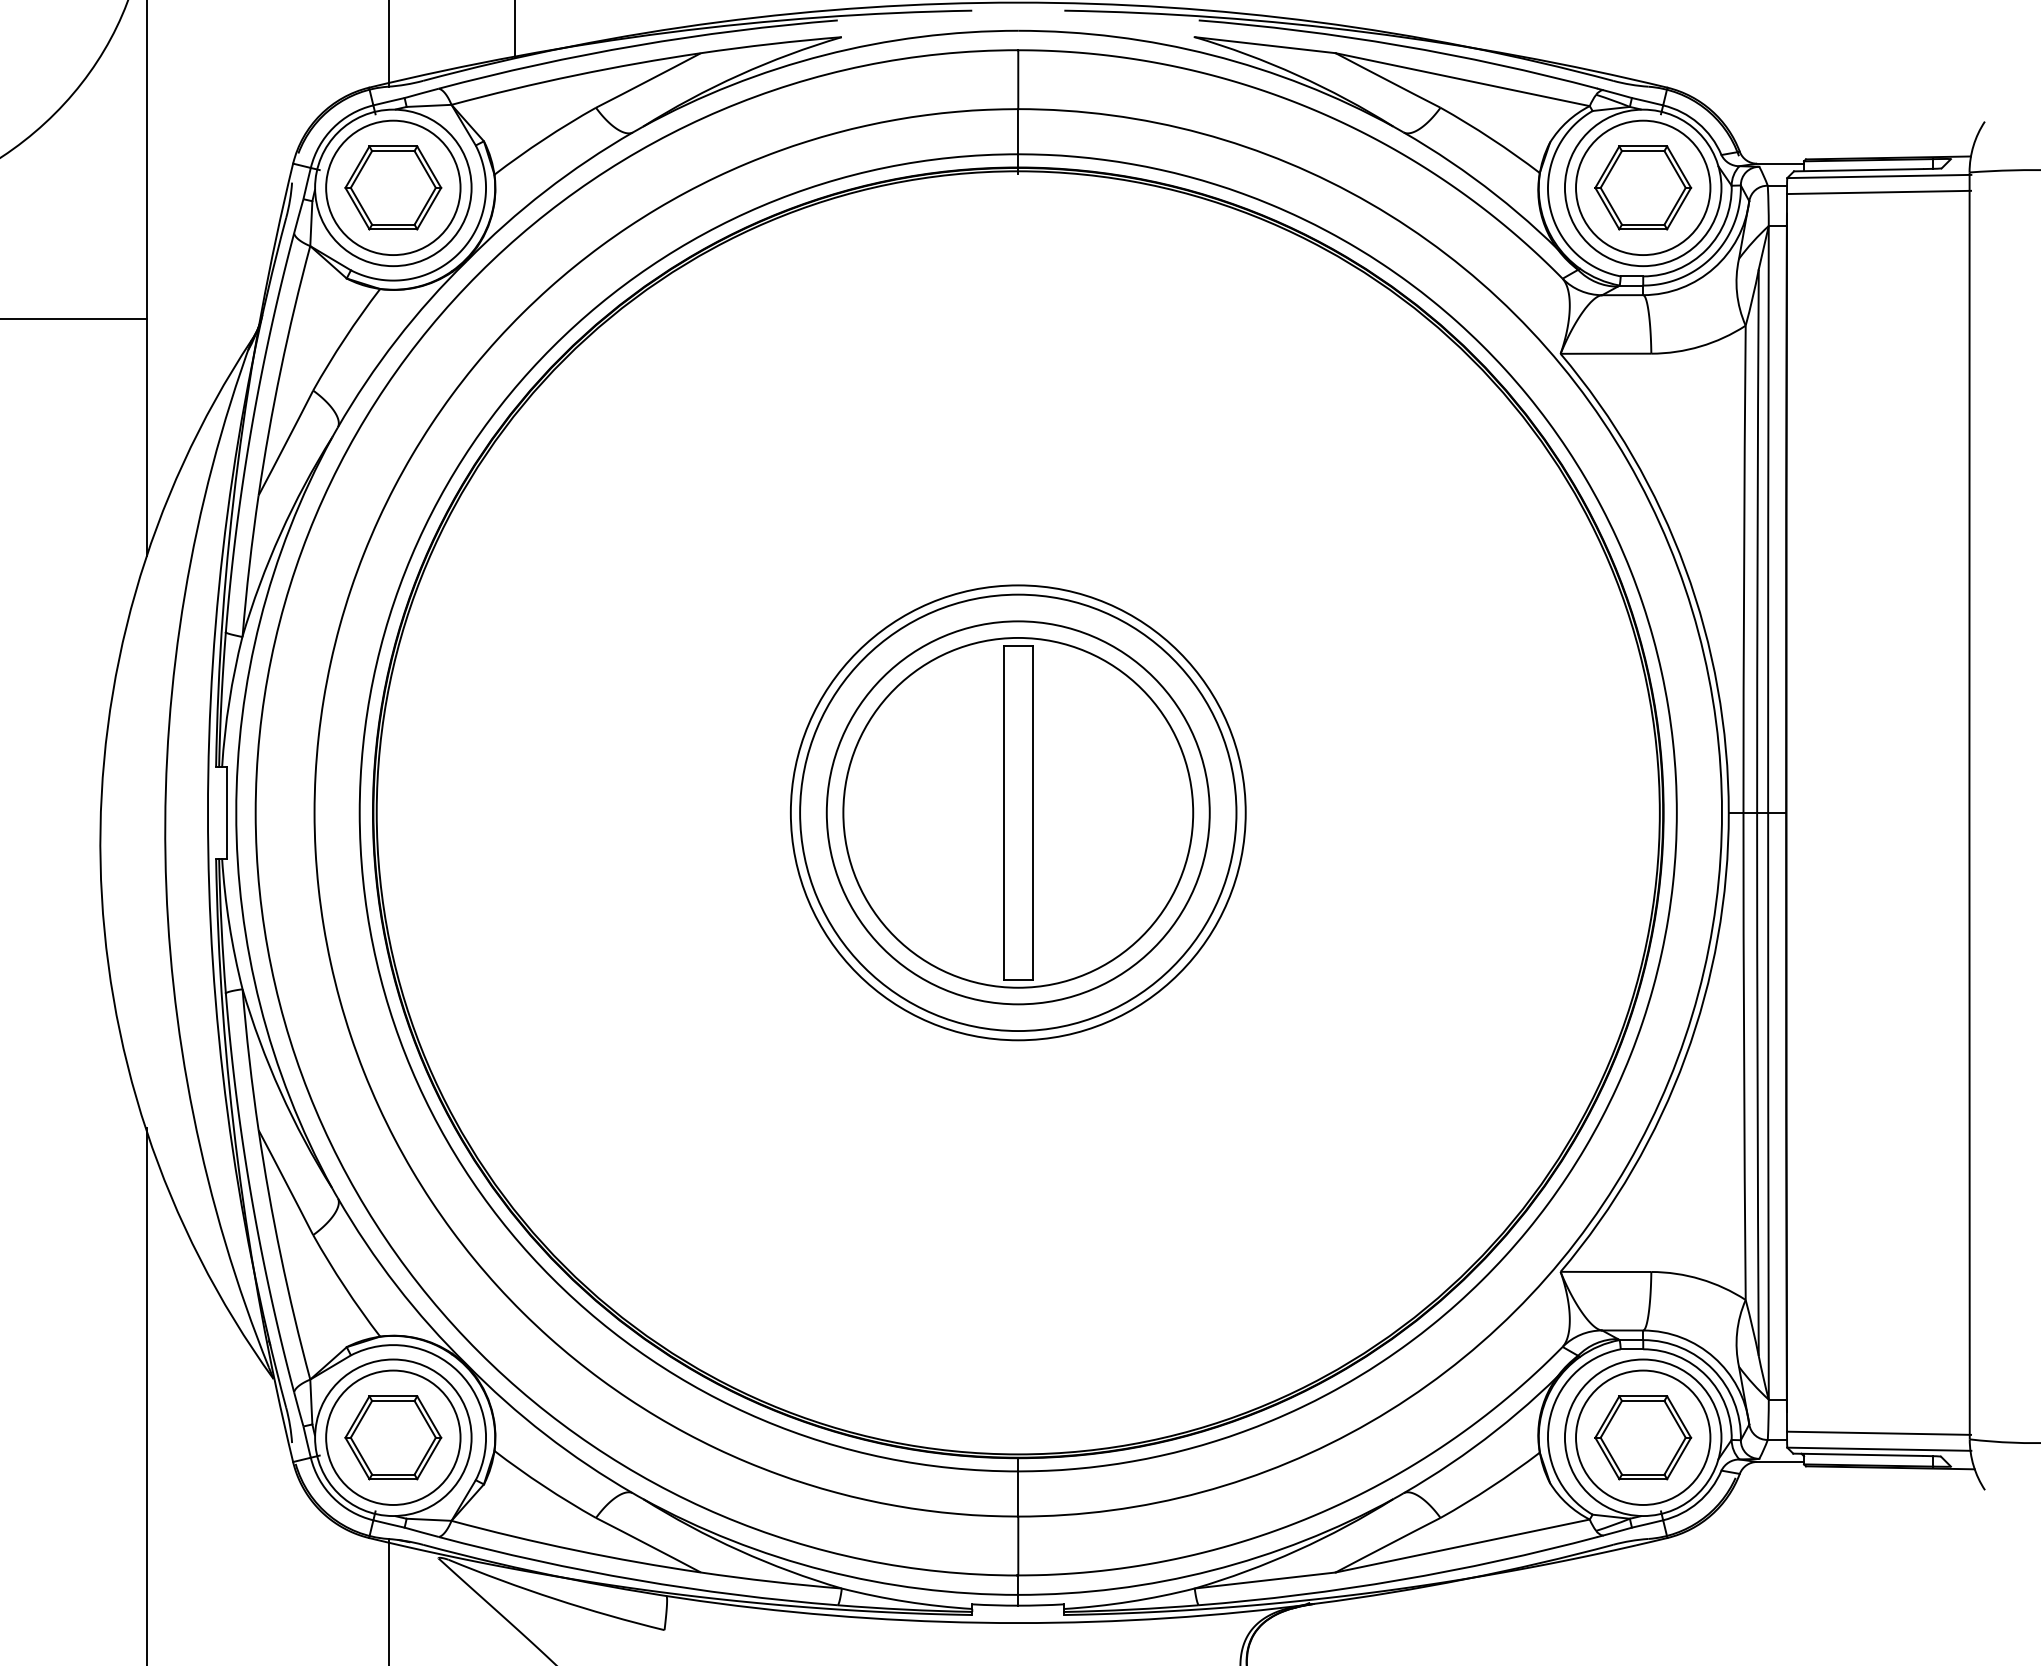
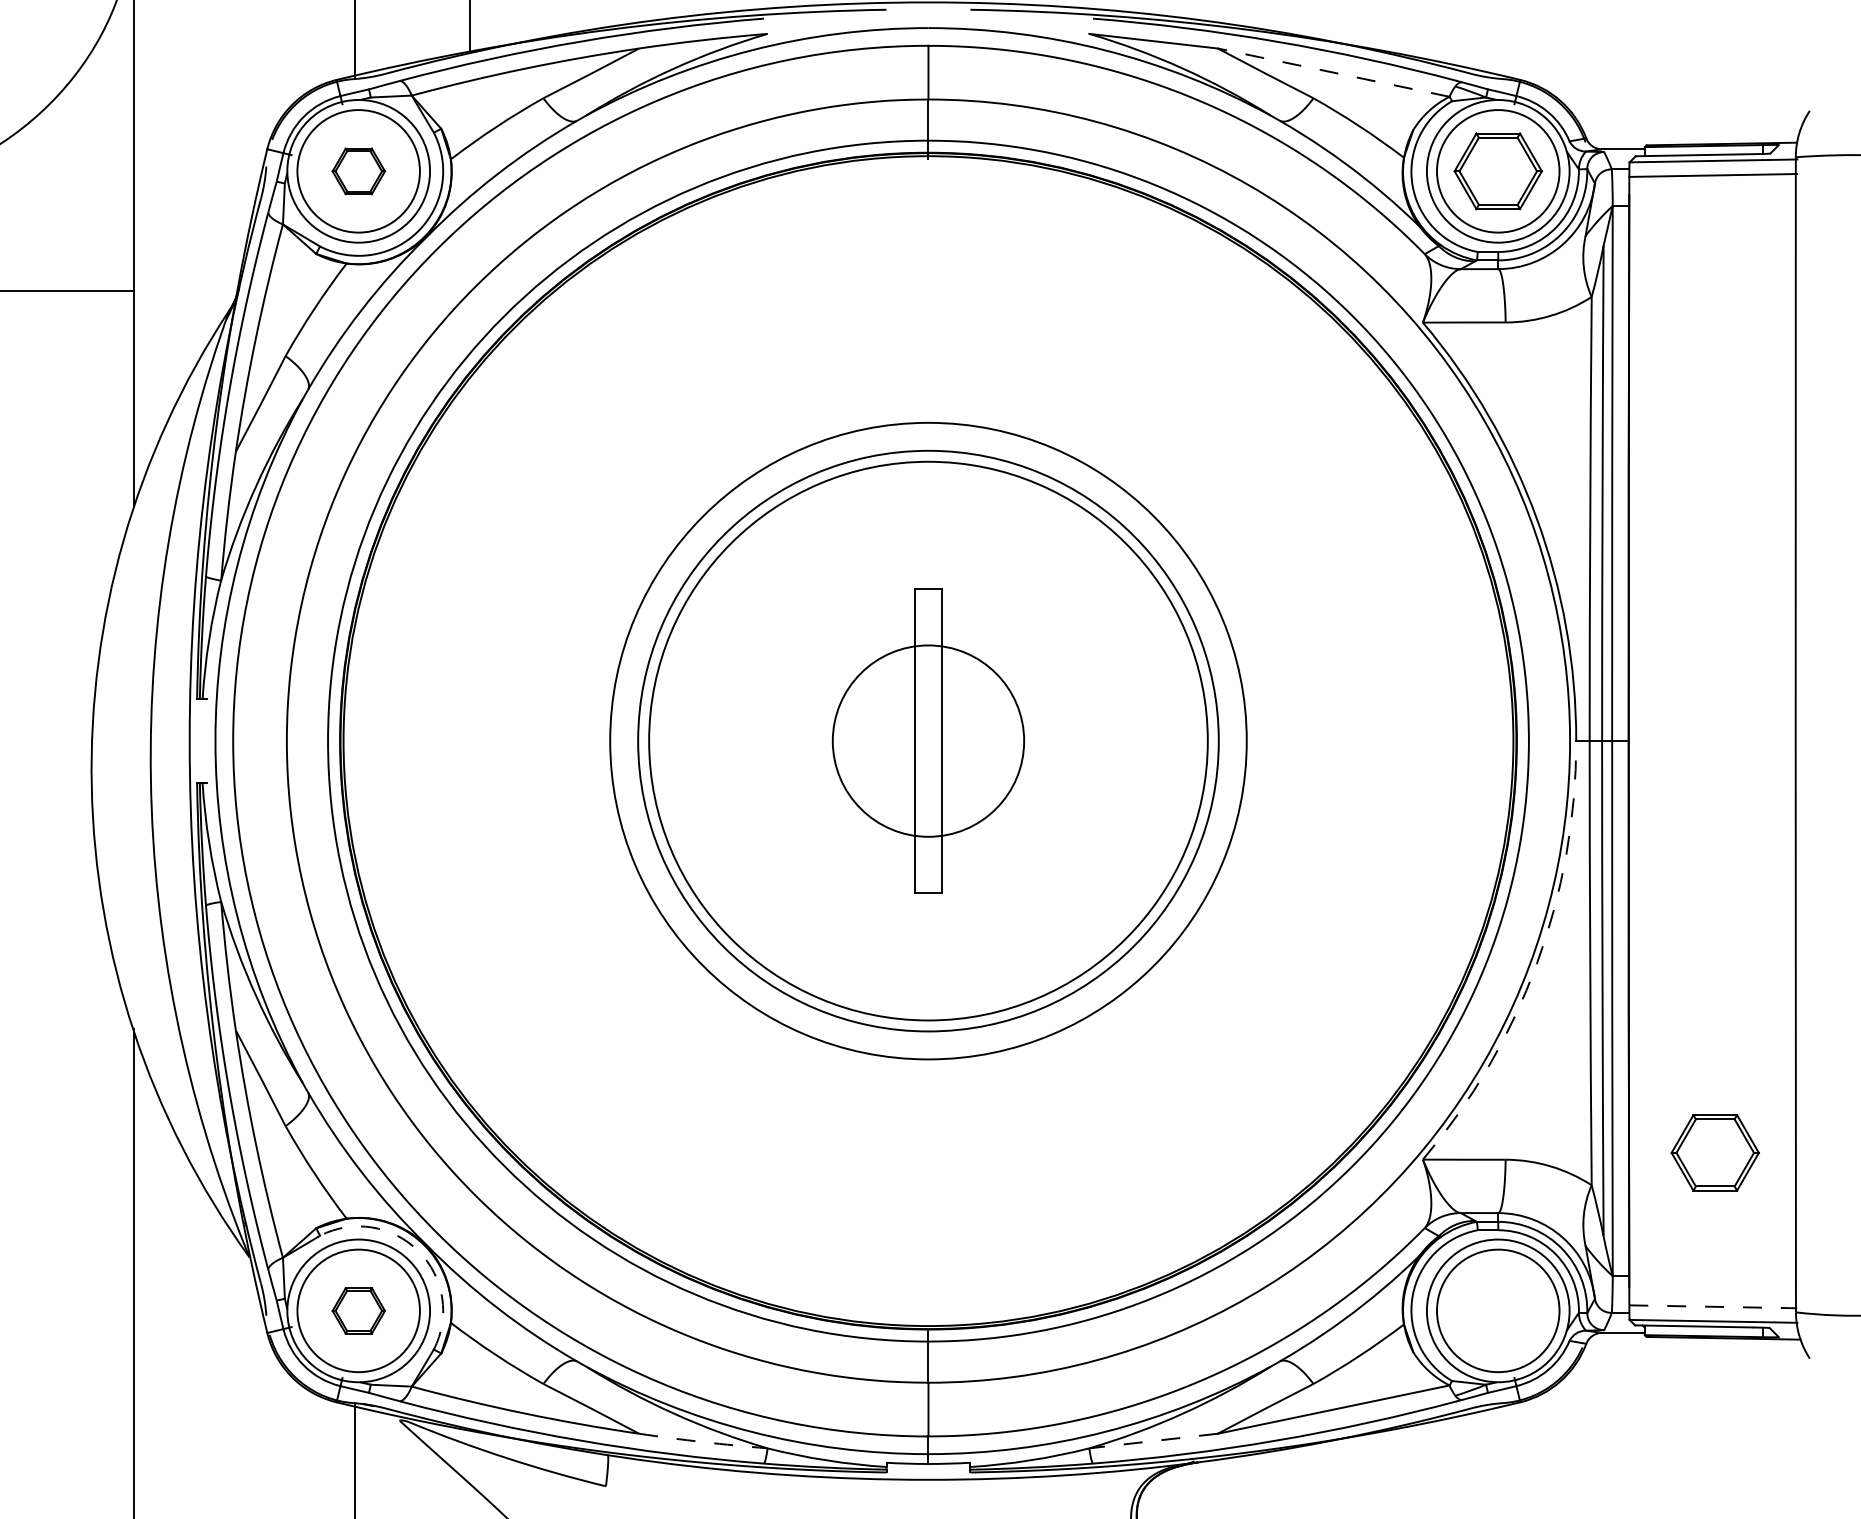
line: (1462, 79) -> (1333, 72), solid -> dashed
part: (393, 188) -> (358, 171), size x0.6
circle: (1018, 812) -> (928, 740), size x0.6
circle: (1018, 812) -> (928, 740), size x1.4
circle: (1018, 812) -> (928, 740), size x1.6
line: (226, 813) -> (206, 741), removed
circle: (1018, 813) -> (928, 741), size x1.6
arc: (1685, 1056) -> (1536, 963), solid -> dashed
arc: (458, 1372) -> (418, 1251), solid -> dashed
line: (1879, 1432) -> (1713, 1306), solid -> dashed
part: (393, 1437) -> (358, 1310), size x0.6
part: (1642, 1437) -> (1714, 1152), moved
line: (1265, 1581) -> (1153, 1441), solid -> dashed
arc: (771, 1582) -> (703, 1442), solid -> dashed

